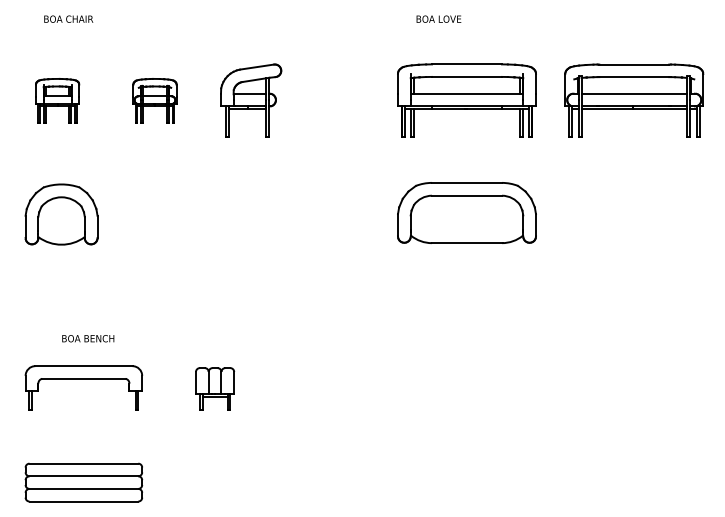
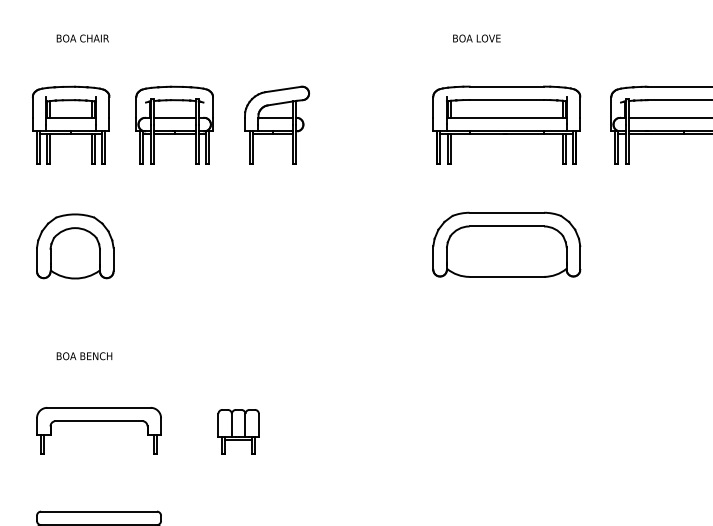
part: (57, 100) -> (70, 125), size x1.67
part: (154, 100) -> (174, 125), size x1.67
text: (88, 338) -> (84, 356), moved

